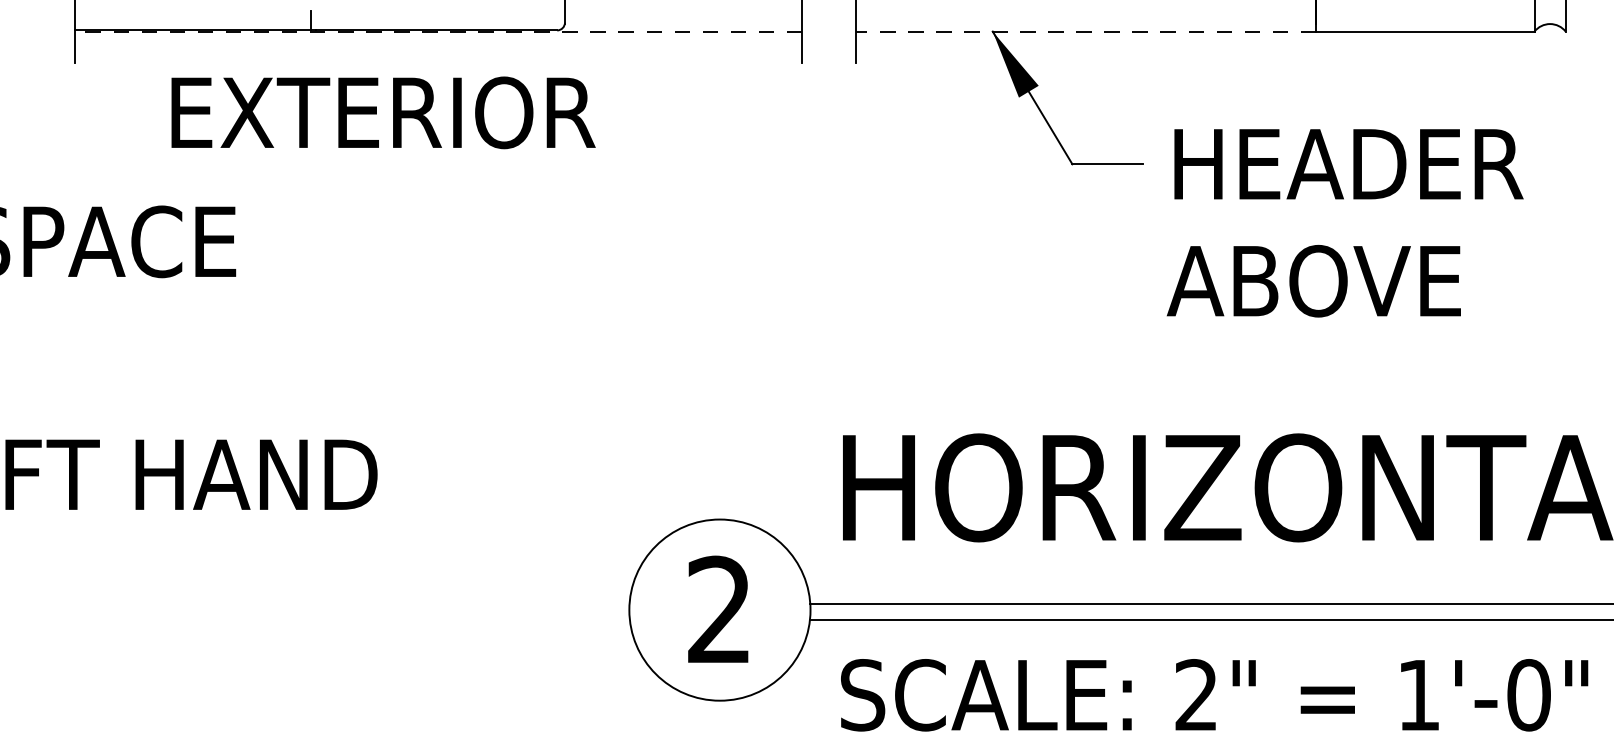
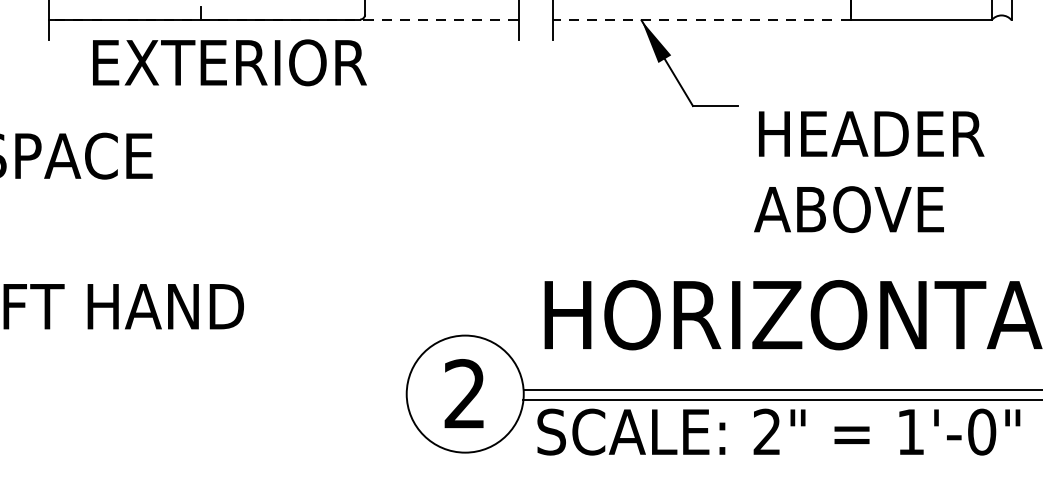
text: (382, 112) -> (229, 62), moved
text: (1345, 222) -> (869, 171), moved
text: (1214, 694) -> (778, 431), moved

